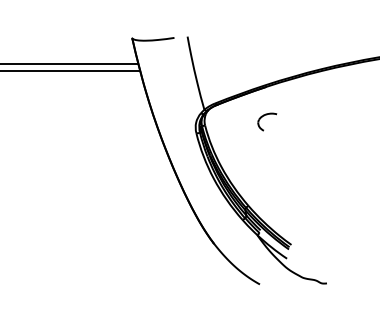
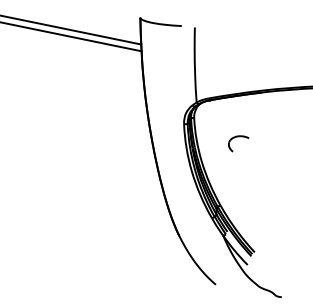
part: (267, 121) -> (238, 143), moved

